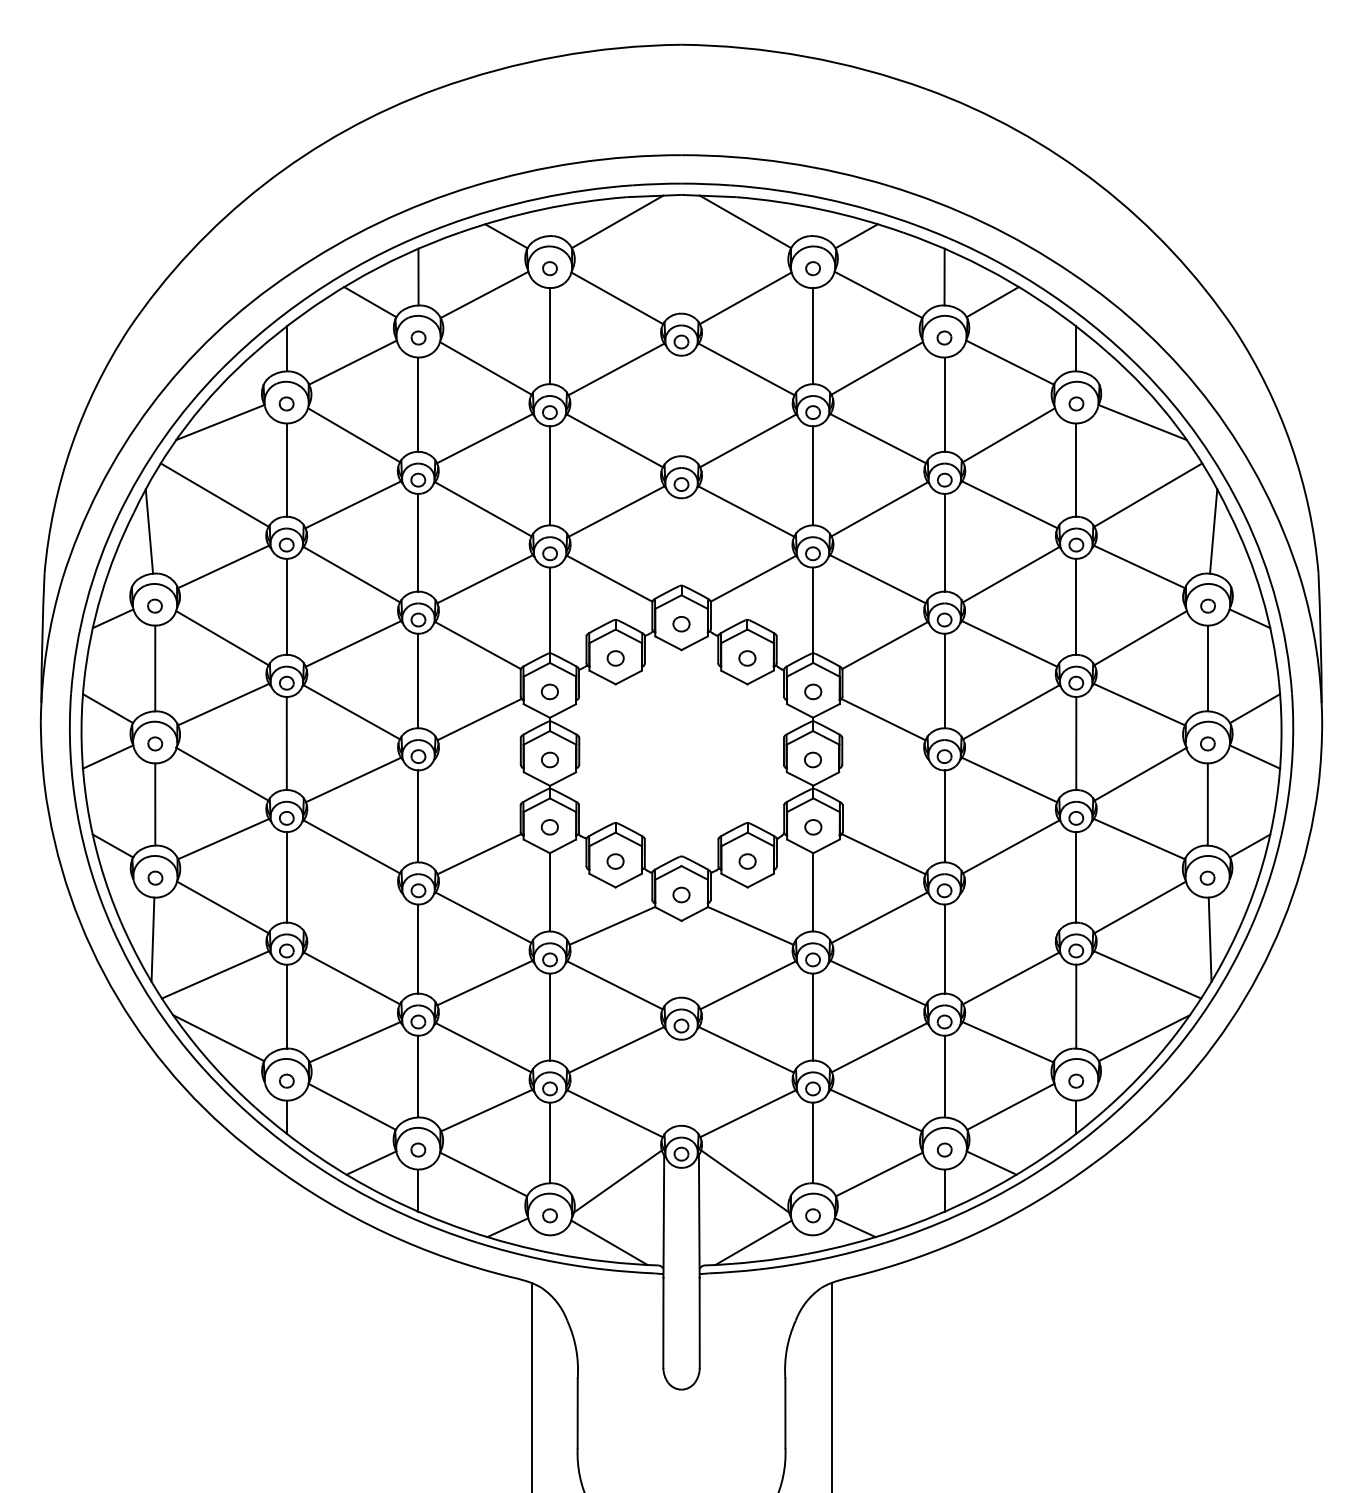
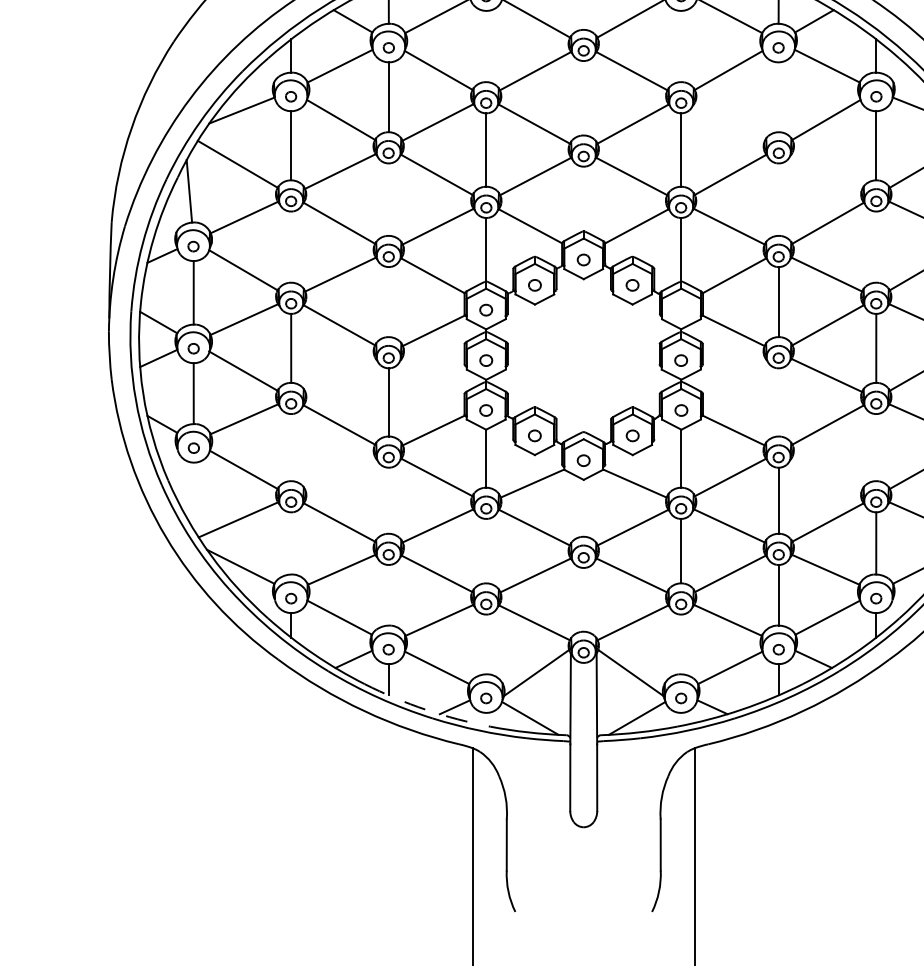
line: (549, 336) -> (485, 46), removed
line: (813, 336) -> (681, 46), removed
line: (944, 404) -> (778, 97), removed
line: (877, 438) -> (728, 122), removed
line: (1009, 504) -> (826, 171), removed
line: (418, 542) -> (388, 199), removed
line: (944, 542) -> (778, 199), removed
line: (286, 606) -> (290, 246), removed
line: (1076, 606) -> (876, 246), removed
line: (418, 680) -> (388, 301), removed
part: (813, 691) -> (681, 309), removed
line: (353, 779) -> (340, 375), removed
line: (944, 816) -> (778, 402), removed
line: (286, 877) -> (290, 447), removed
line: (1076, 877) -> (876, 447), removed
line: (152, 939) -> (191, 493), removed
line: (418, 948) -> (388, 500), removed
line: (286, 1006) -> (290, 543), removed
line: (549, 1016) -> (485, 550), removed
line: (418, 1076) -> (388, 595), removed
line: (549, 1142) -> (485, 644), removed
line: (813, 1142) -> (681, 644), removed
arc: (468, 1231) -> (425, 710), solid -> dashed

